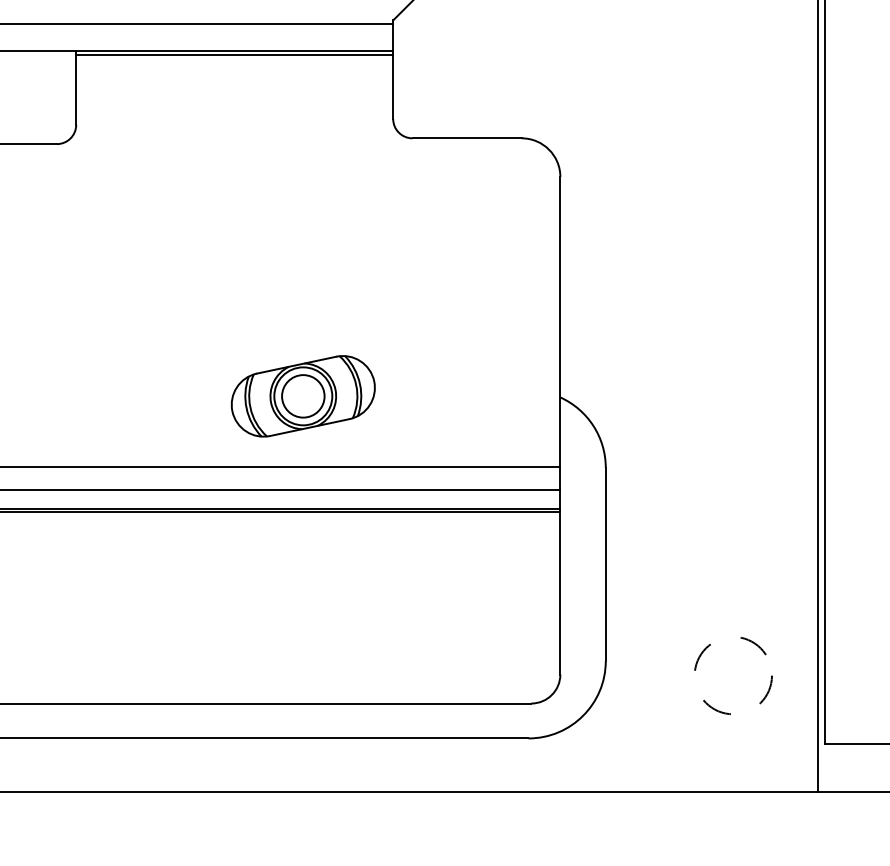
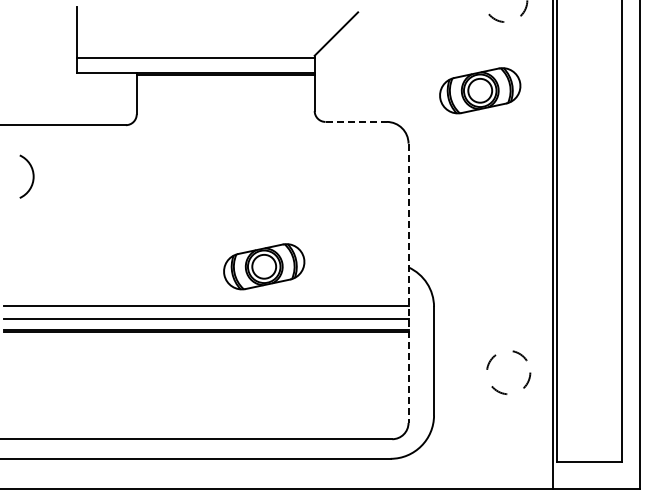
part: (688, 82) -> (480, 90), added
line: (467, 137) -> (356, 121), solid -> dashed
line: (560, 426) -> (408, 283), solid -> dashed
circle: (733, 675) -> (508, 372), moved

